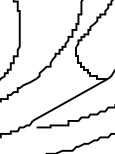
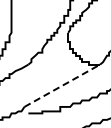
line: (70, 99) -> (62, 85), solid -> dashed

